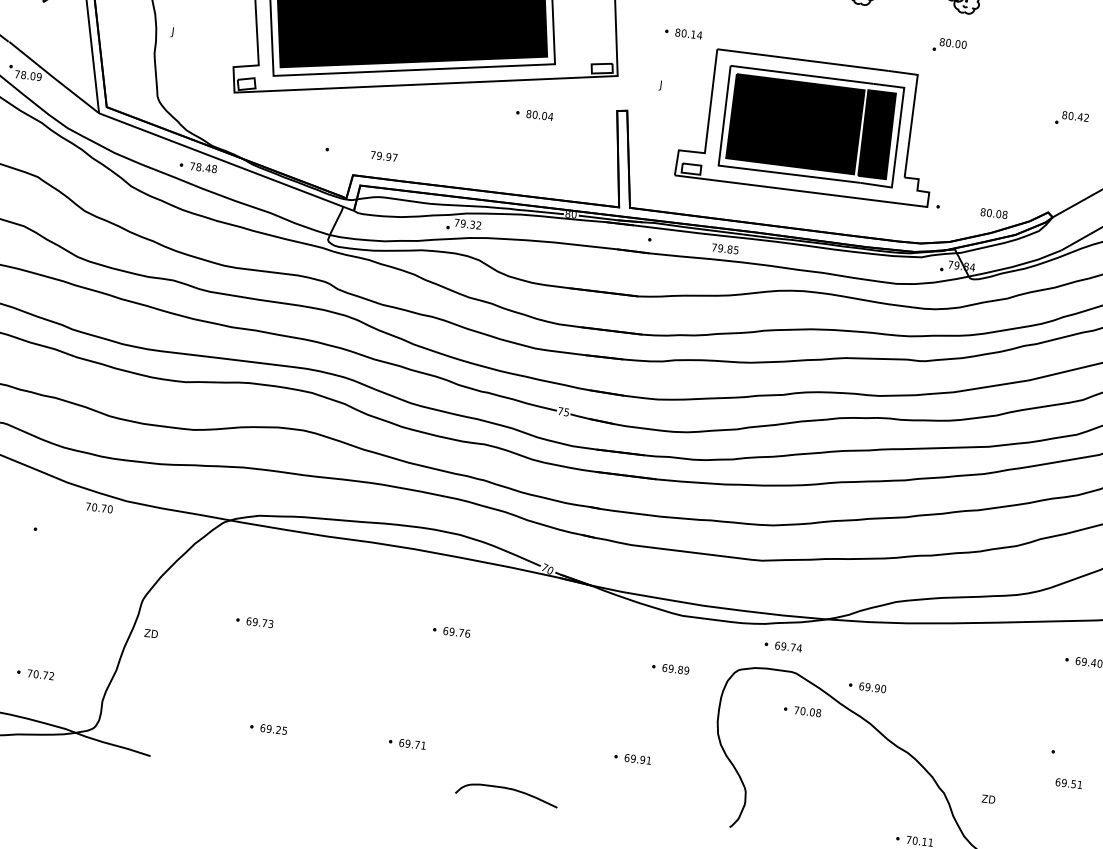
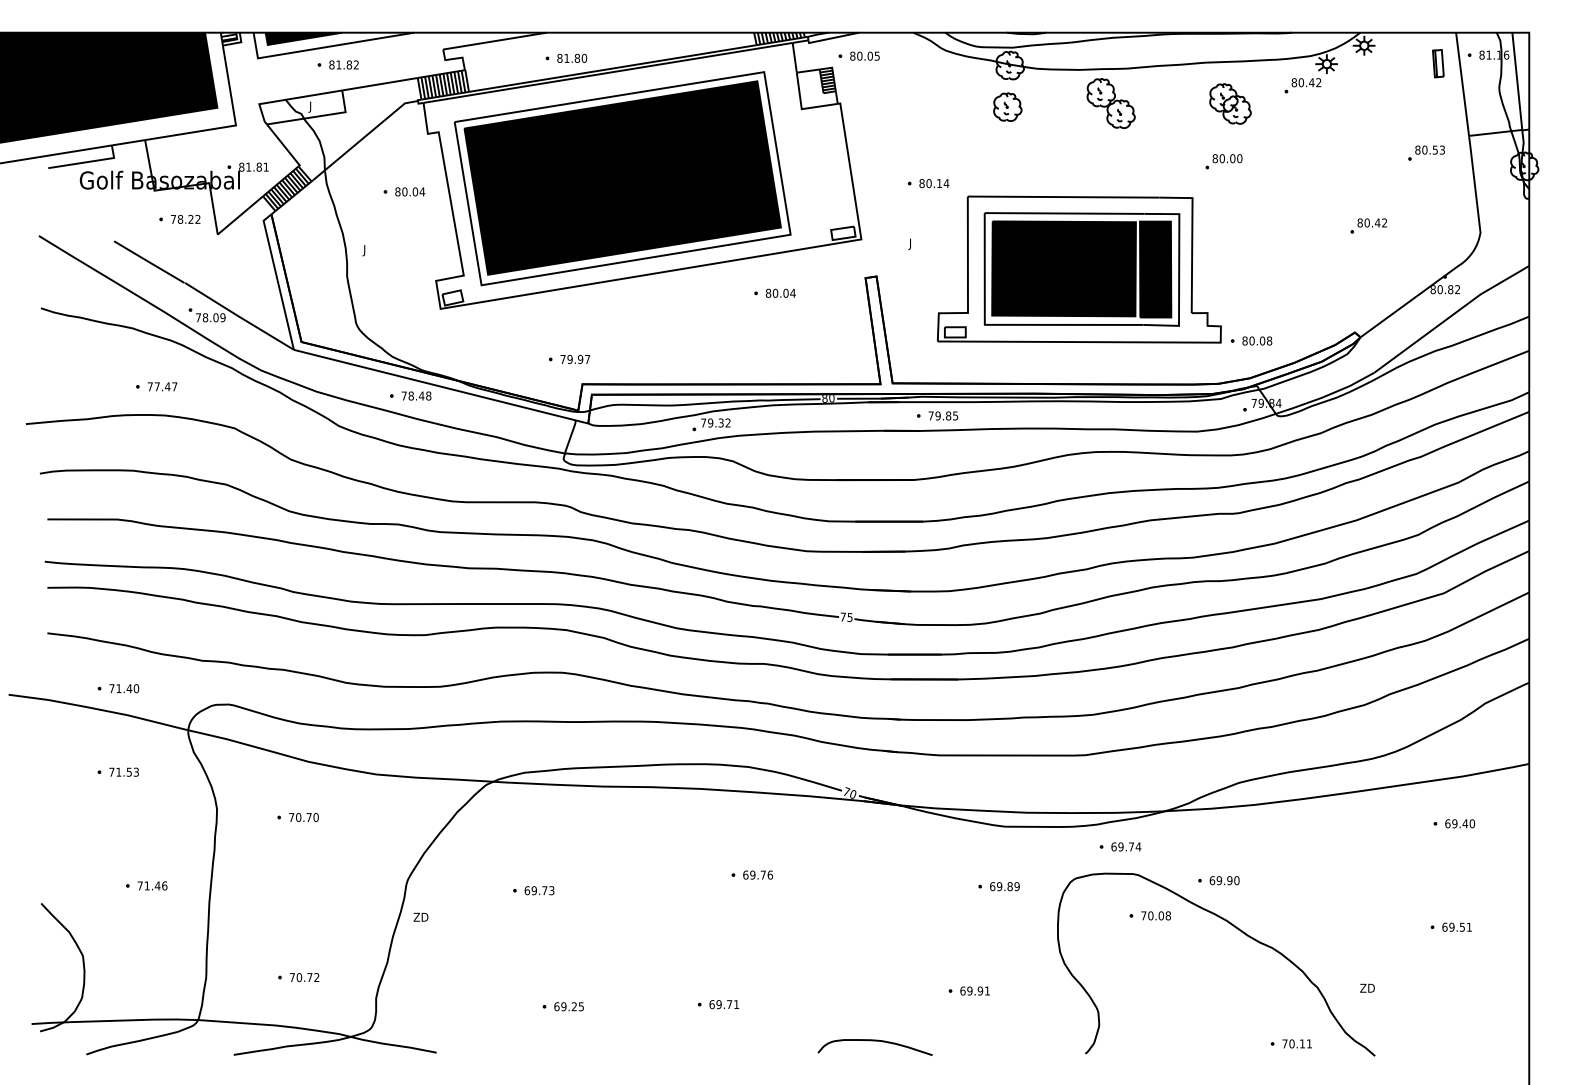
text: (384, 155) -> (575, 358), moved
text: (994, 213) -> (1257, 340), moved
text: (725, 248) -> (943, 415), moved
text: (98, 507) -> (303, 817), moved
text: (1068, 782) -> (1456, 926), moved
curve: (507, 789) -> (874, 1041), moved

